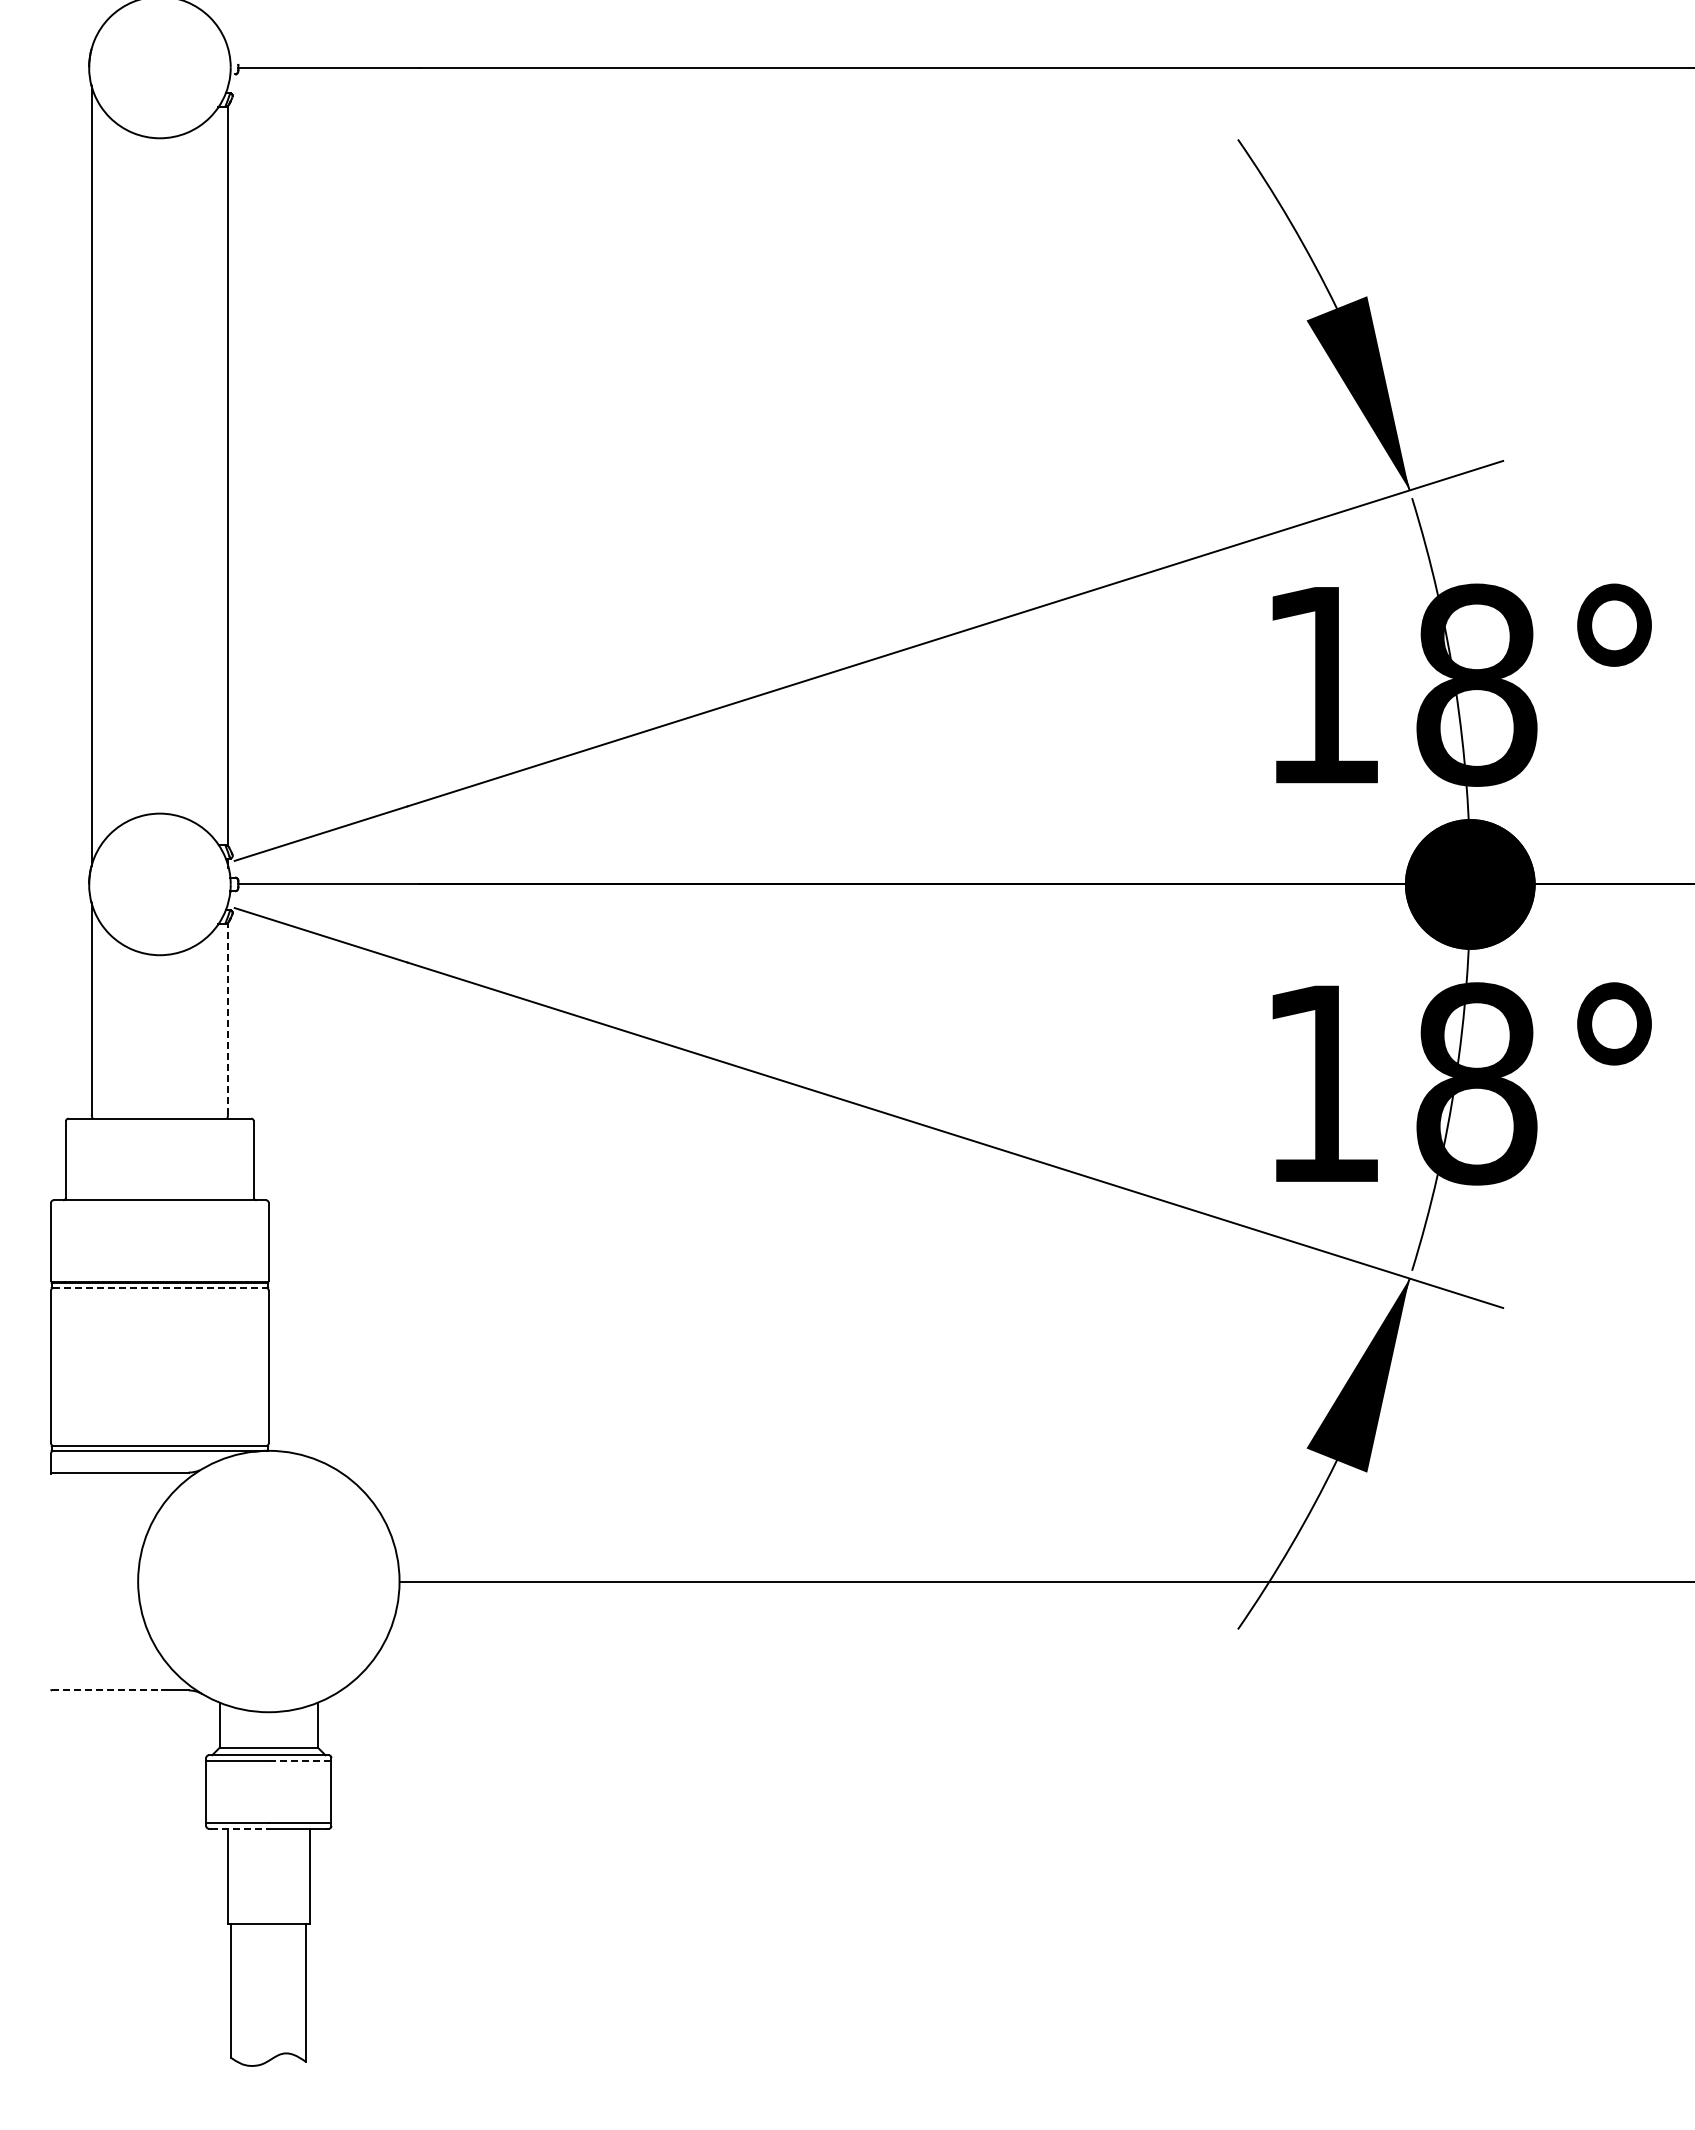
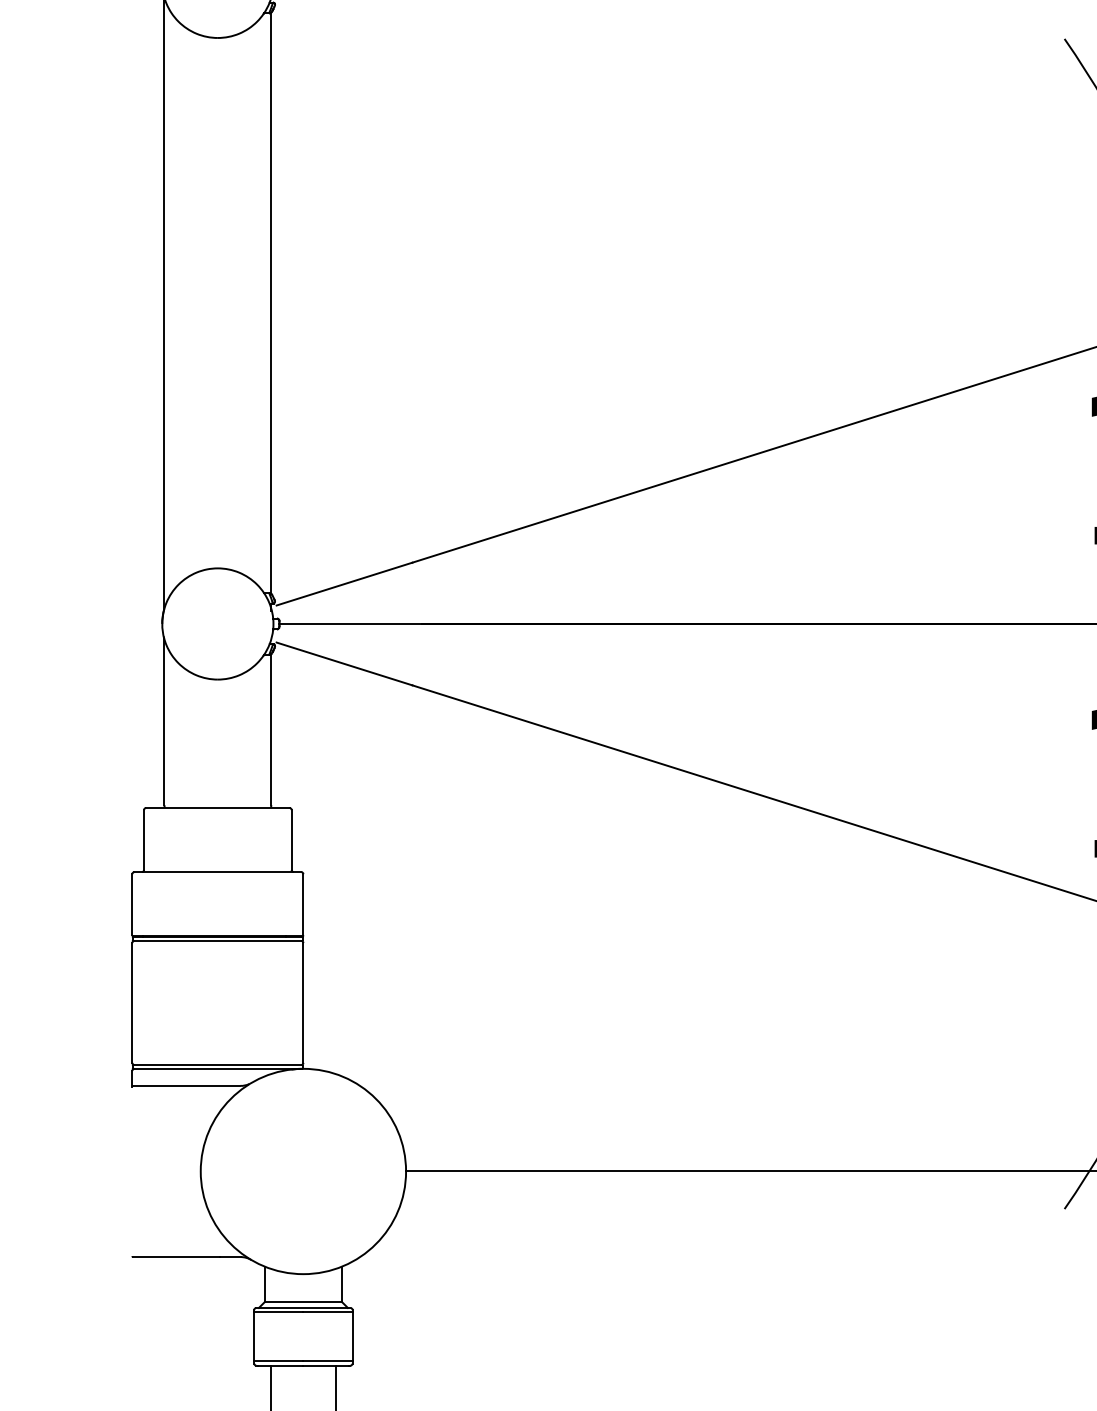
line: (228, 1018) -> (271, 729), dashed -> solid
line: (160, 1287) -> (218, 940), dashed -> solid
line: (107, 1690) -> (176, 1257), dashed -> solid
line: (299, 1760) -> (327, 1312), dashed -> solid
line: (239, 1828) -> (280, 1365), dashed -> solid

